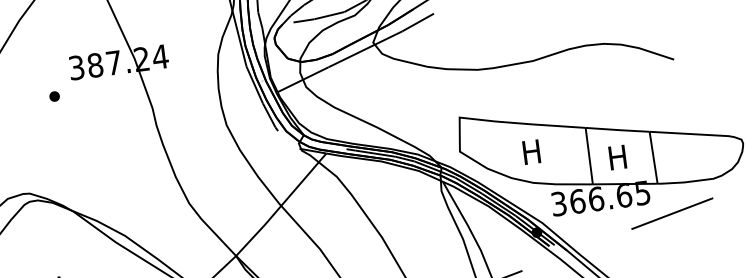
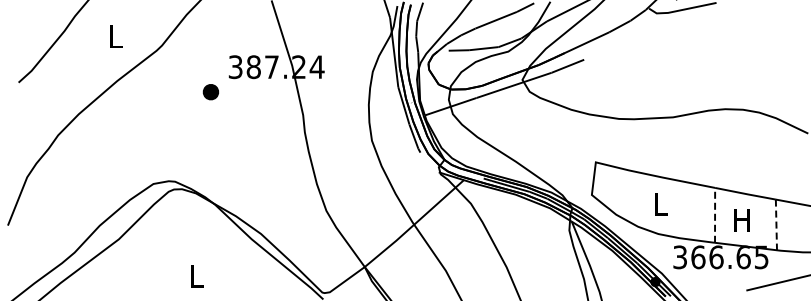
part: (54, 96) -> (210, 91), size x1.6
text: (531, 152) -> (660, 204), H -> L
line: (589, 155) -> (715, 214), solid -> dashed
line: (653, 158) -> (776, 225), solid -> dashed

